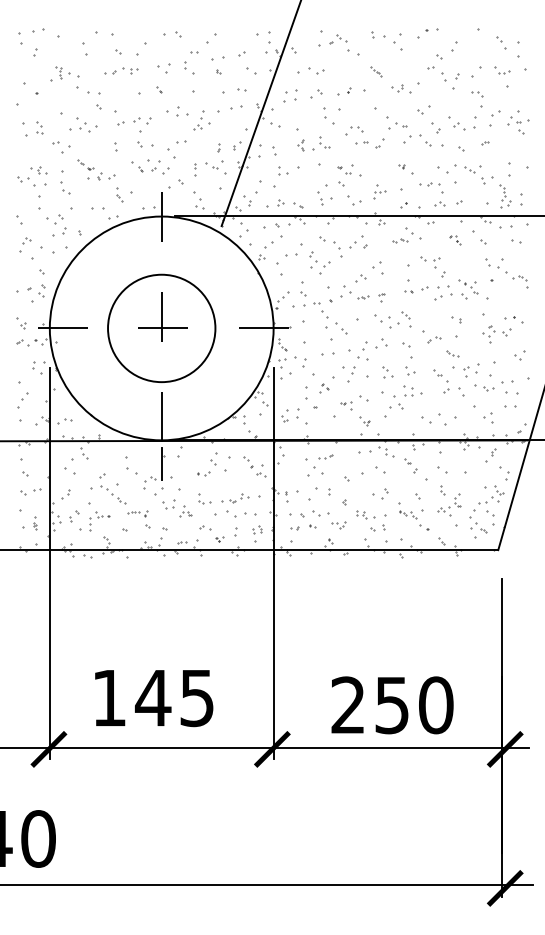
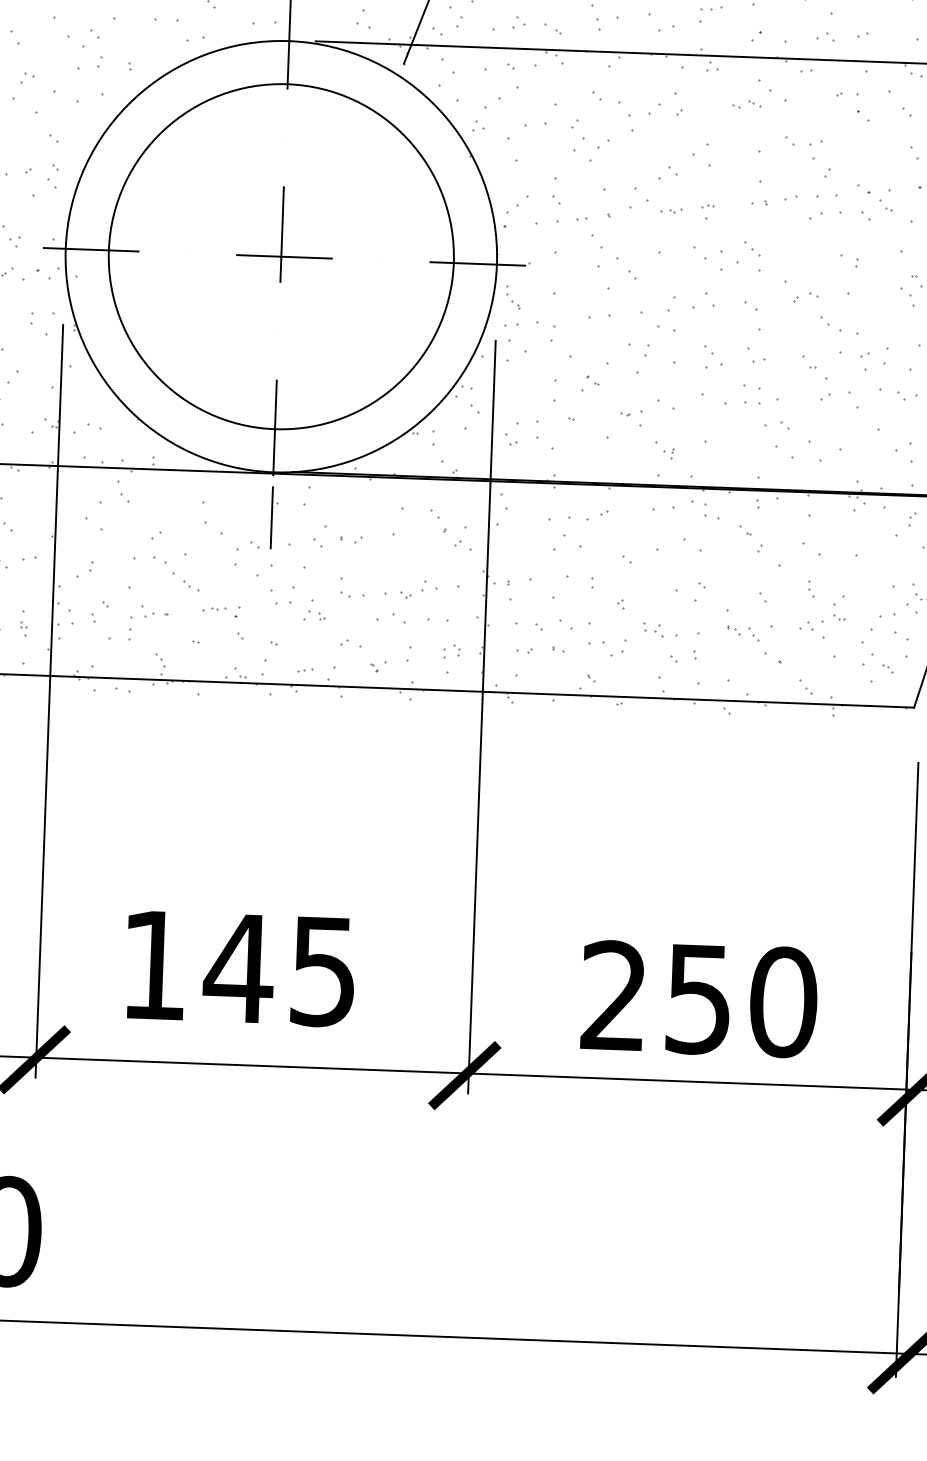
part: (455, 240) -> (853, 108), size x1.67
circle: (161, 327) -> (280, 254), size x1.67
part: (452, 353) -> (839, 325), size x1.67
part: (396, 406) -> (776, 425), moved
part: (325, 456) -> (587, 515), size x1.43
part: (213, 458) -> (318, 536), moved
part: (225, 513) -> (391, 617), size x0.71
part: (338, 524) -> (608, 646), size x1.43

